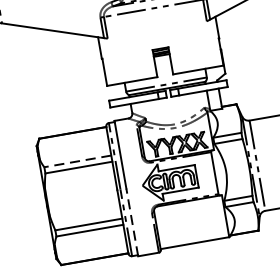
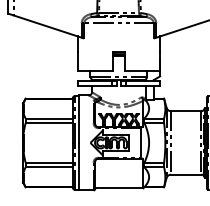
line: (78, 161) -> (49, 118), dashed -> solid
line: (132, 222) -> (79, 166), dashed -> solid

